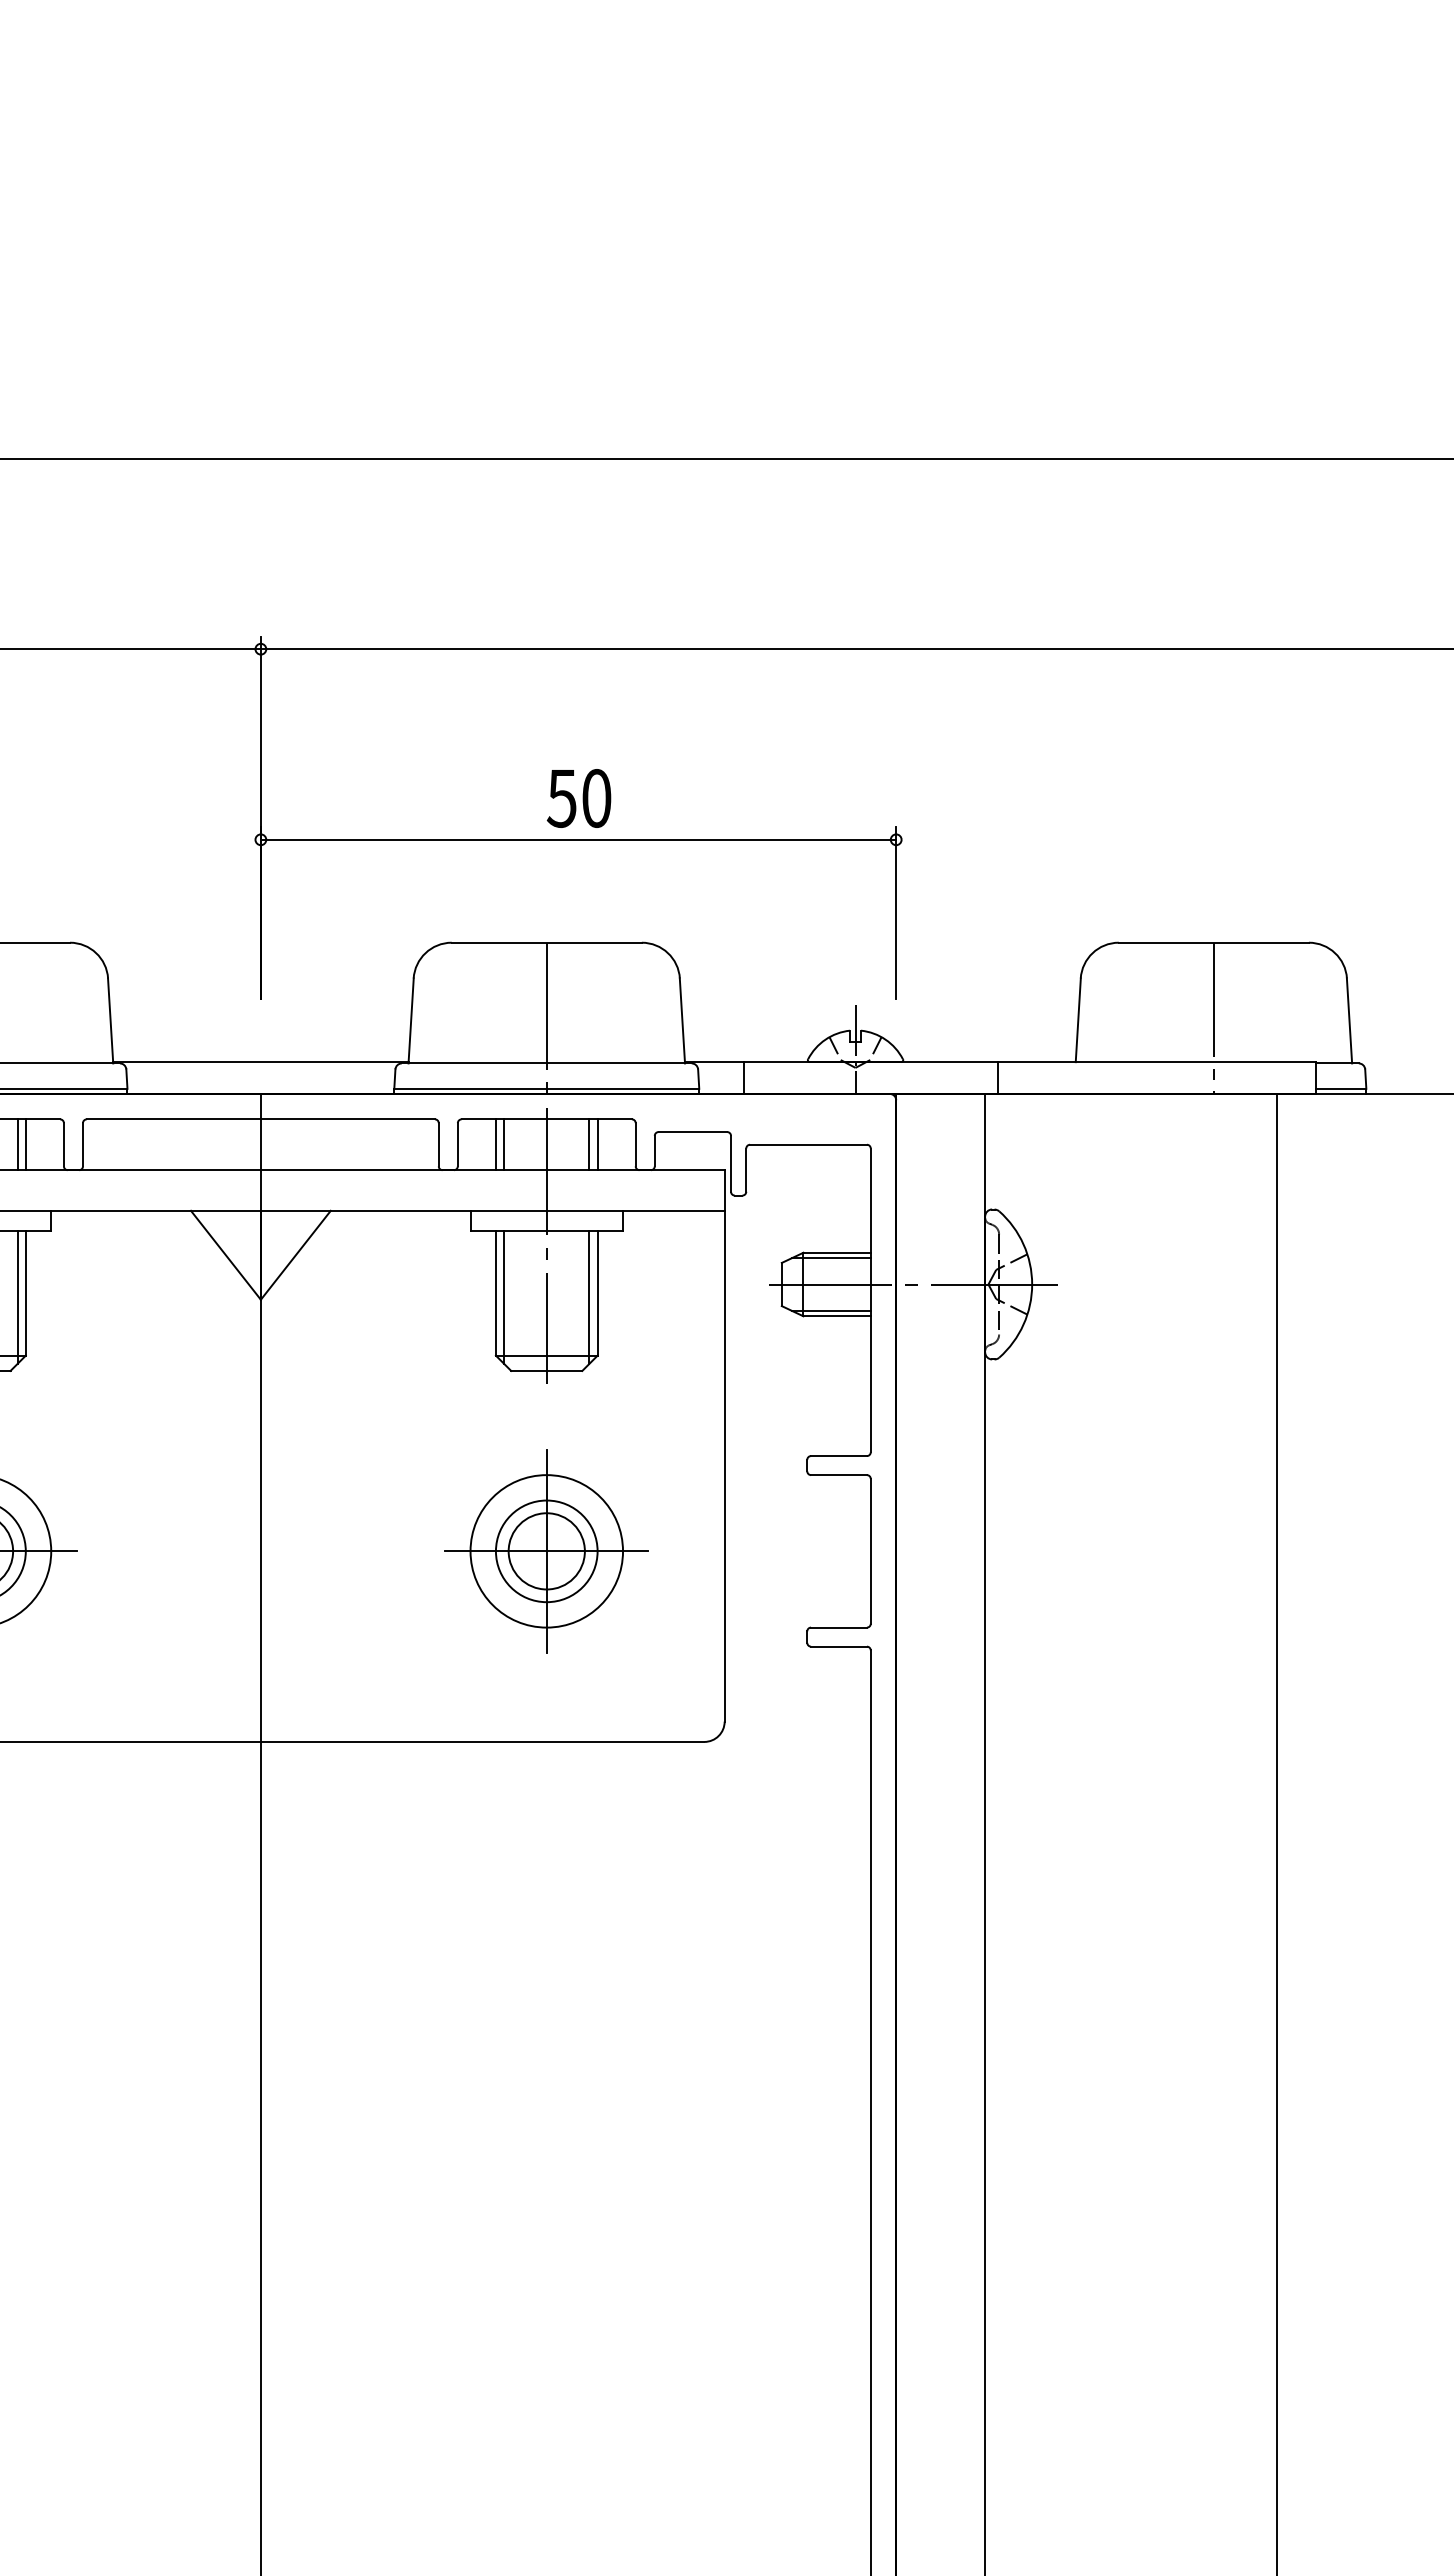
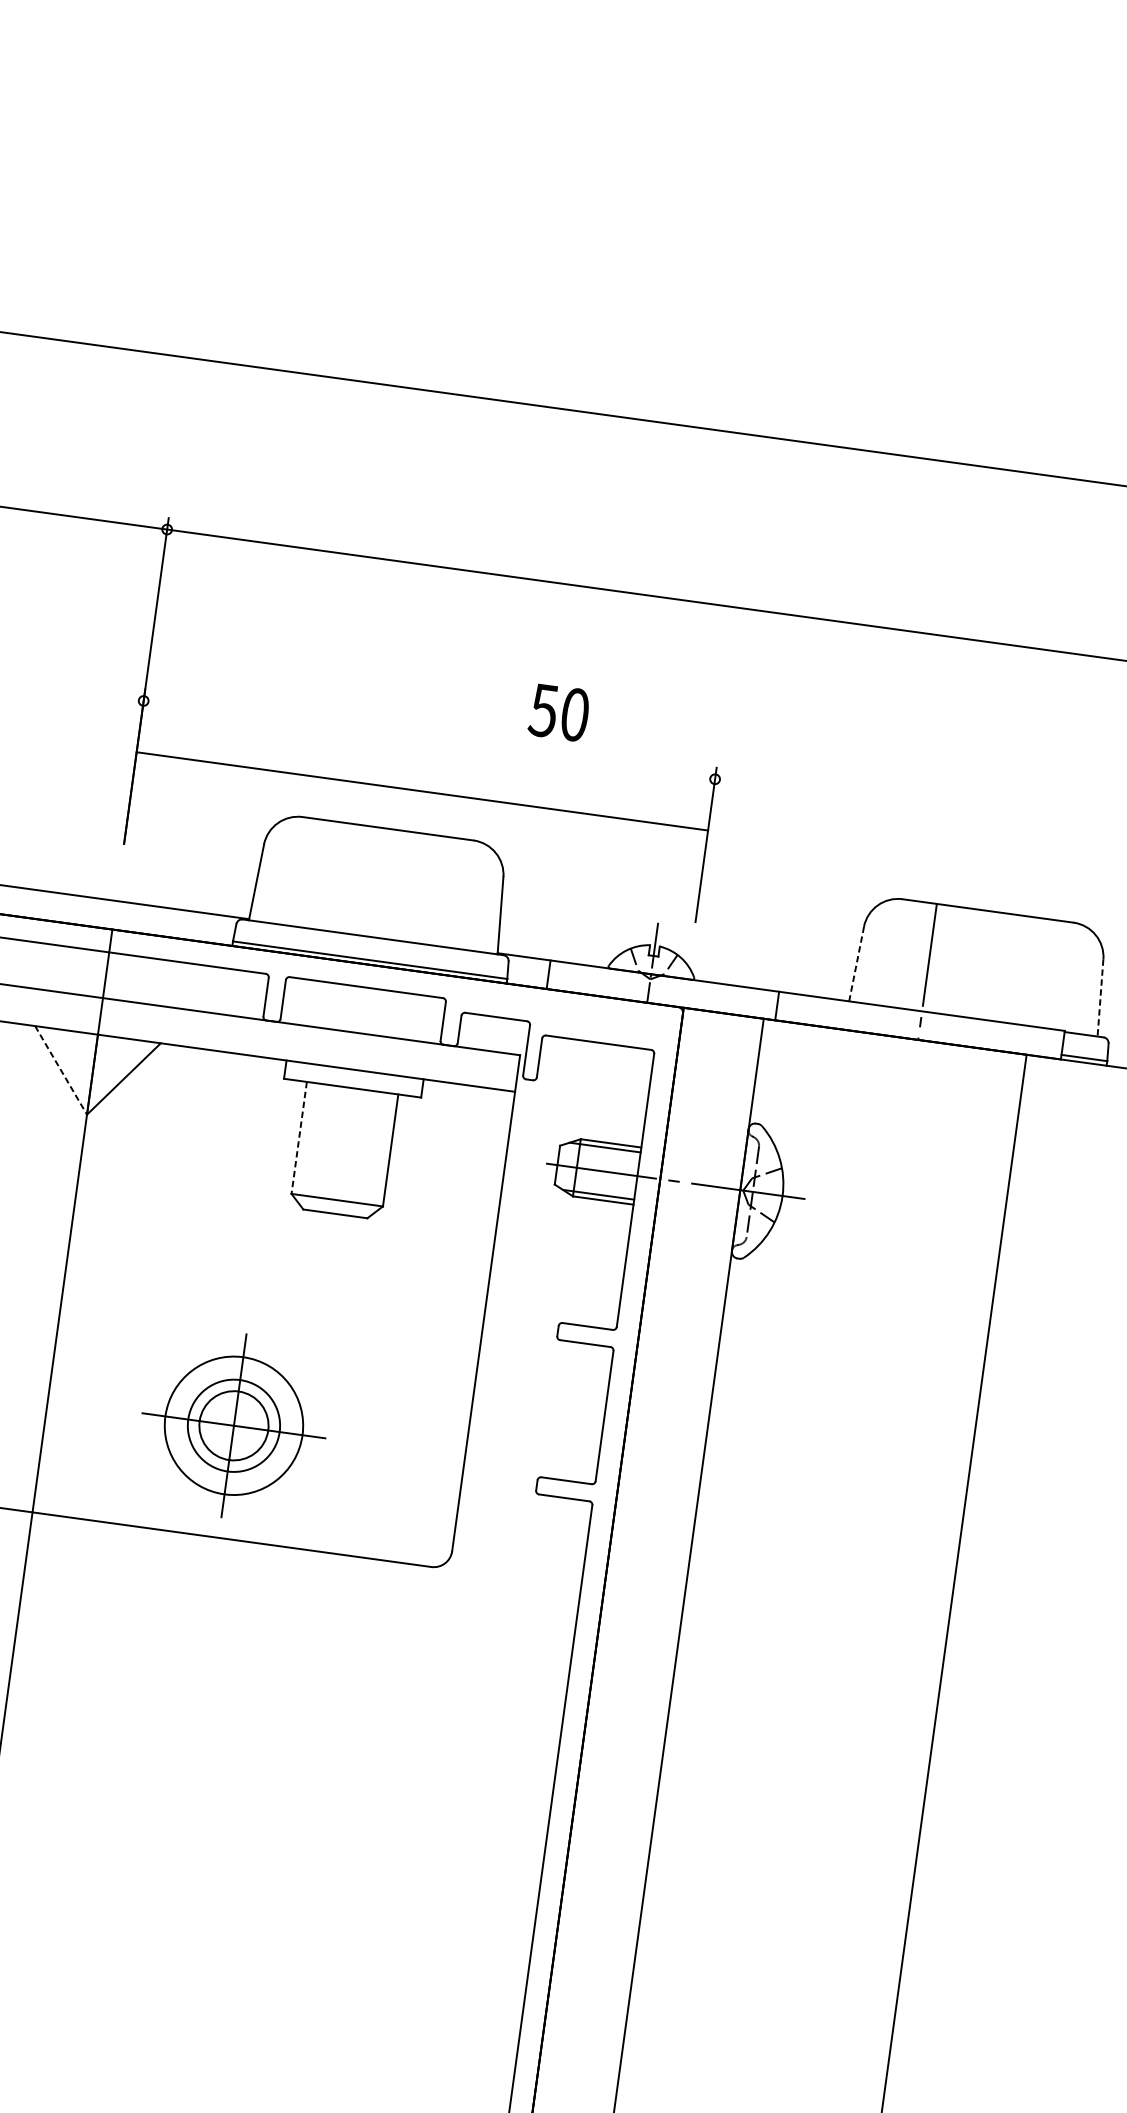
text: (578, 798) -> (558, 712), moved
line: (578, 839) -> (422, 791), moved
line: (1213, 1017) -> (927, 971), moved
line: (1078, 1020) -> (856, 964), solid -> dashed
line: (1349, 1020) -> (1100, 997), solid -> dashed
line: (495, 1144) -> (317, 1003), removed
line: (504, 1144) -> (325, 1005), removed
line: (589, 1144) -> (401, 1015), removed
line: (597, 1144) -> (408, 1016), removed
line: (546, 1162) -> (360, 1026), removed
line: (225, 1255) -> (60, 1070), solid -> dashed
line: (495, 1293) -> (298, 1137), solid -> dashed
line: (504, 1297) -> (306, 1142), removed
line: (589, 1297) -> (382, 1153), removed
part: (546, 1551) -> (233, 1425), moved

